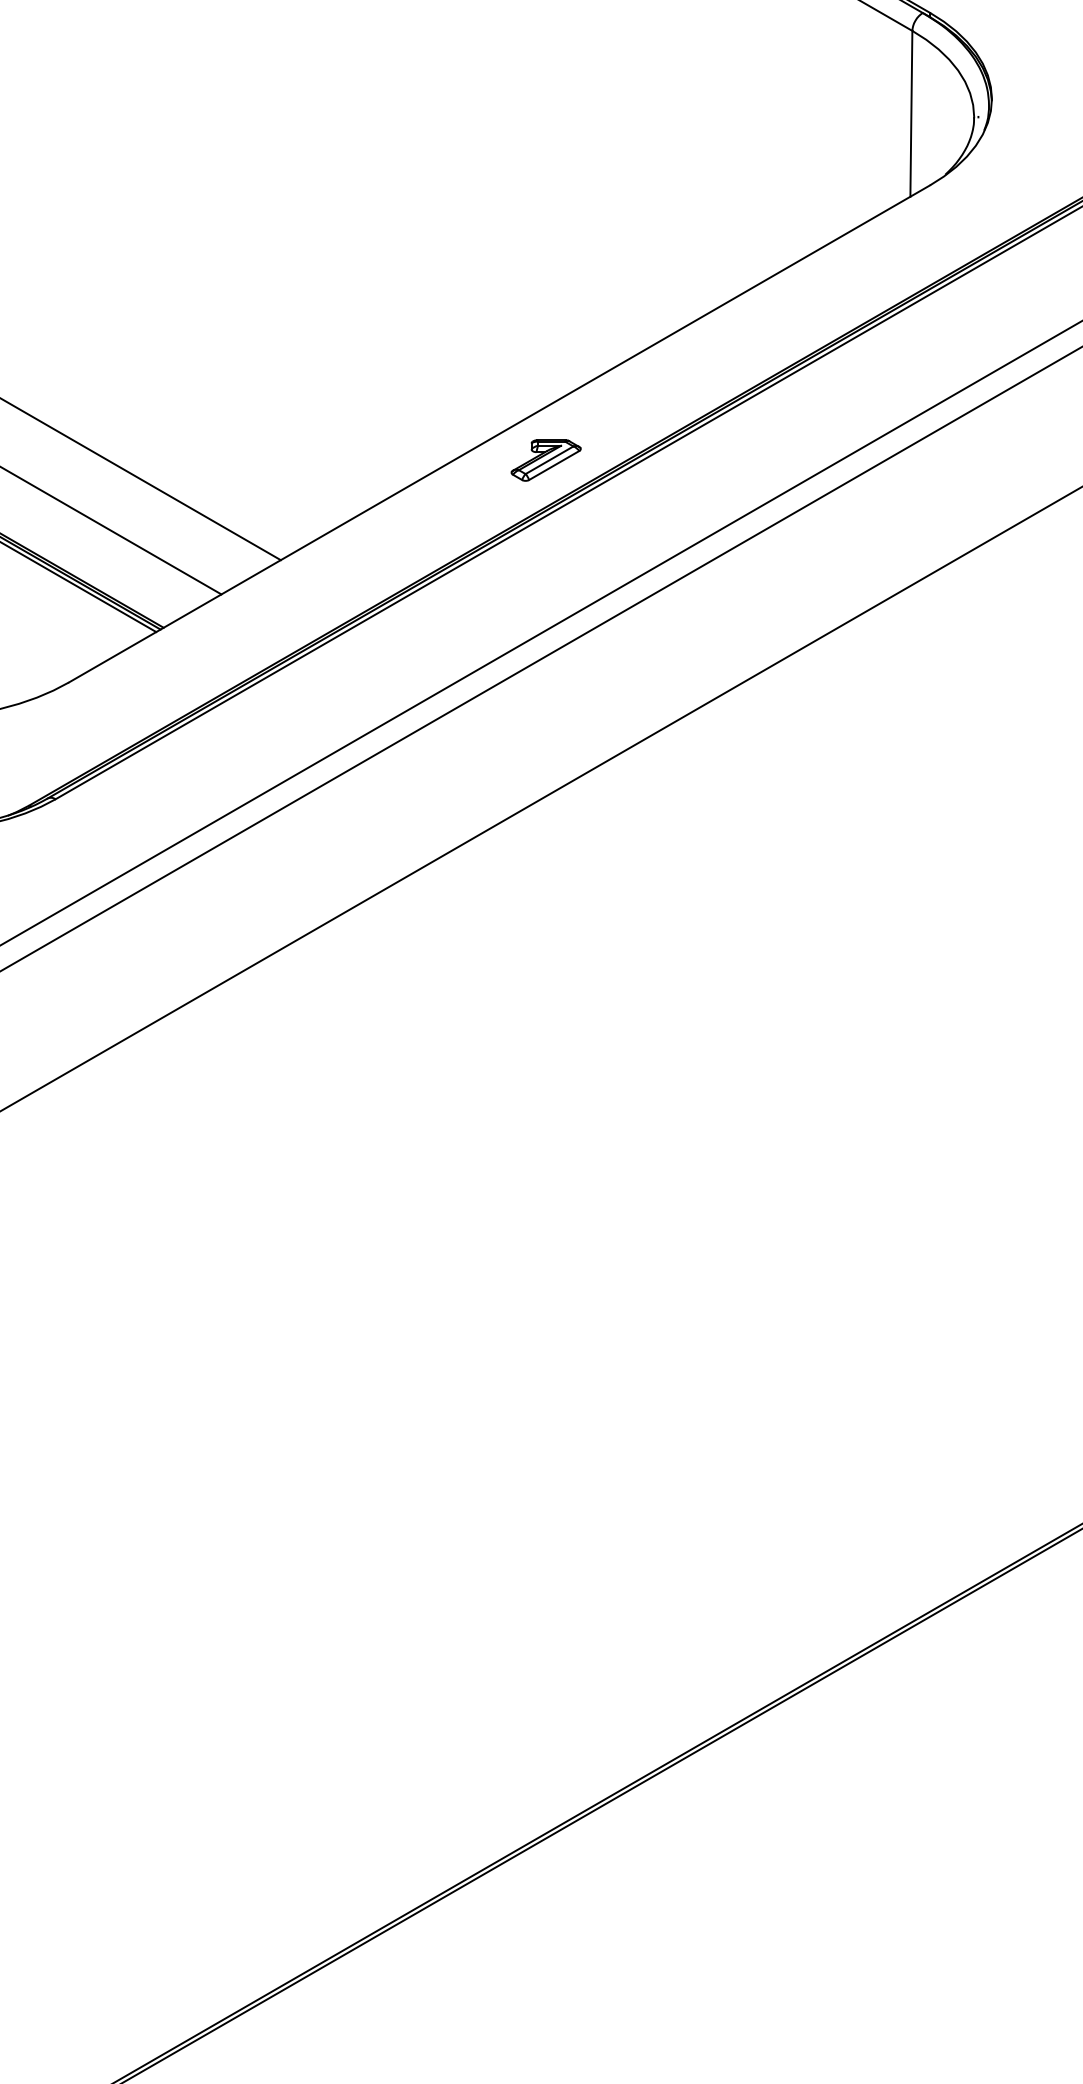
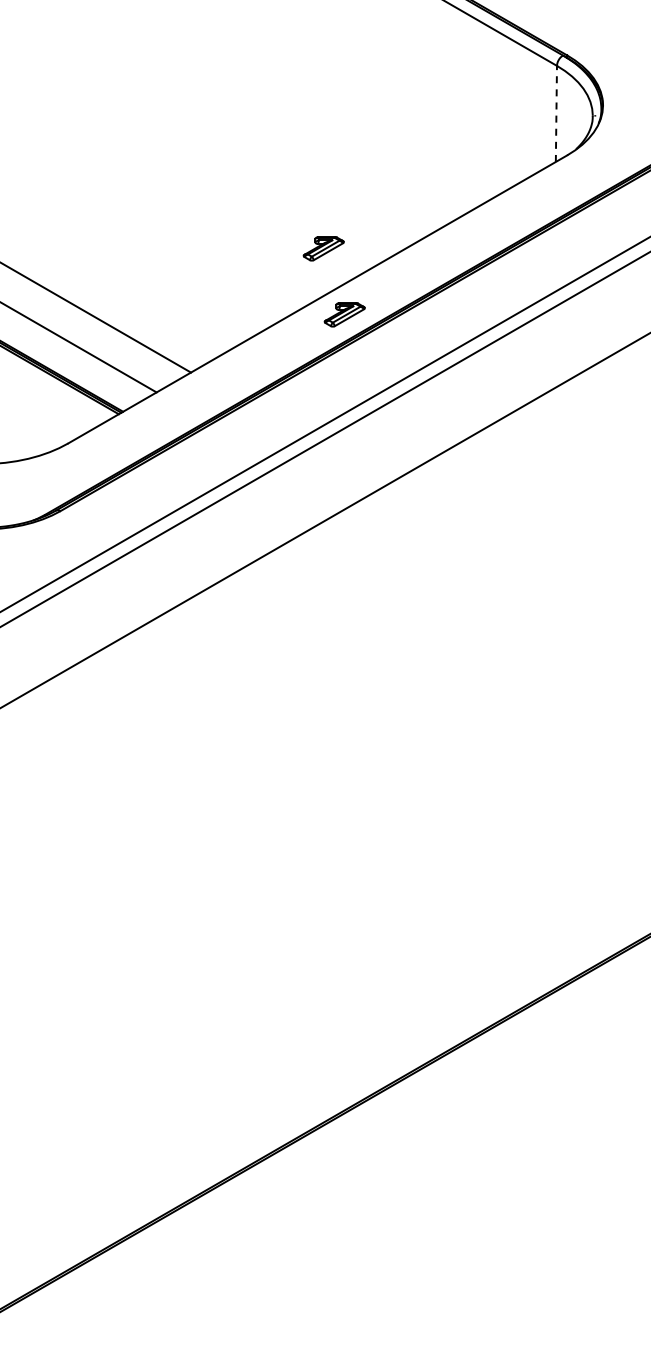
line: (911, 113) -> (556, 113), solid -> dashed
part: (509, 346) -> (323, 248), added

